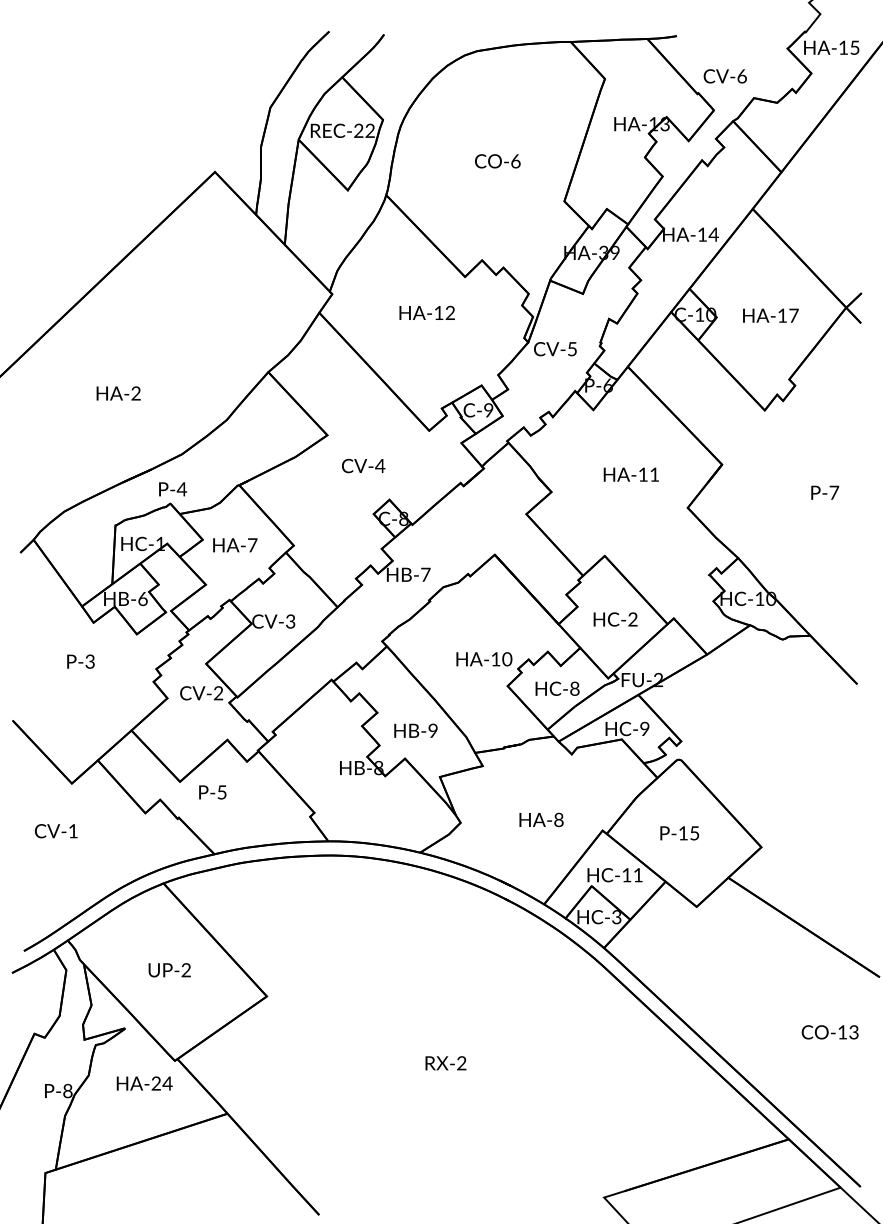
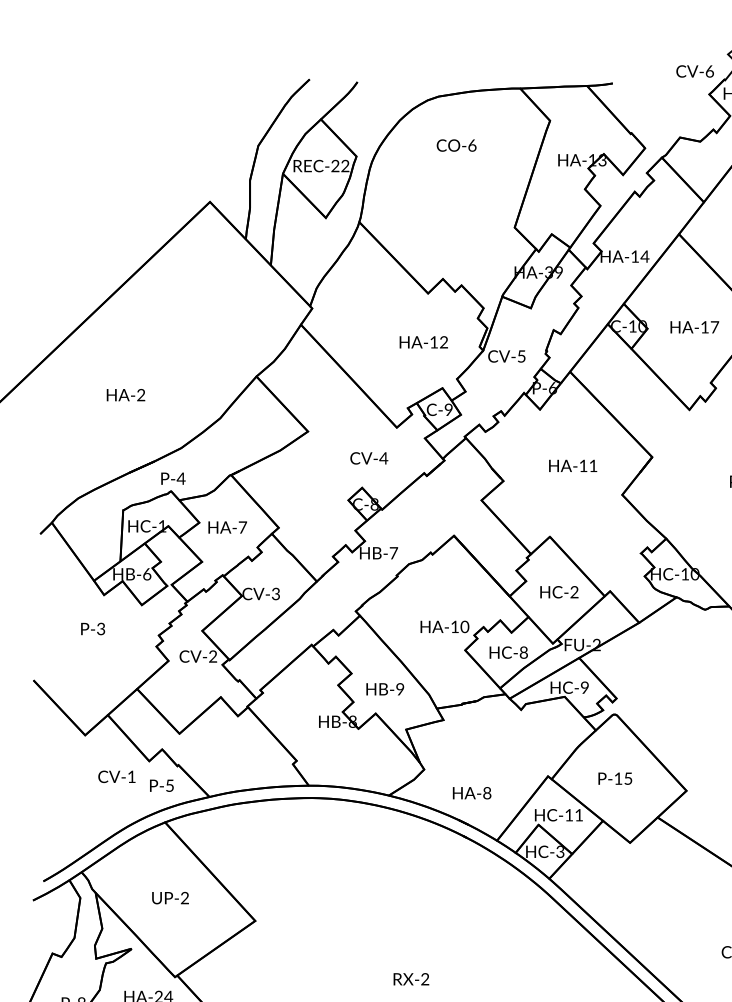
text: (724, 76) -> (694, 71), moved
text: (497, 161) -> (456, 145), moved
text: (426, 312) -> (423, 341), moved
text: (363, 465) -> (369, 457), moved
text: (212, 792) -> (161, 785), moved
text: (541, 819) -> (472, 792), moved
text: (56, 831) -> (117, 777), moved

